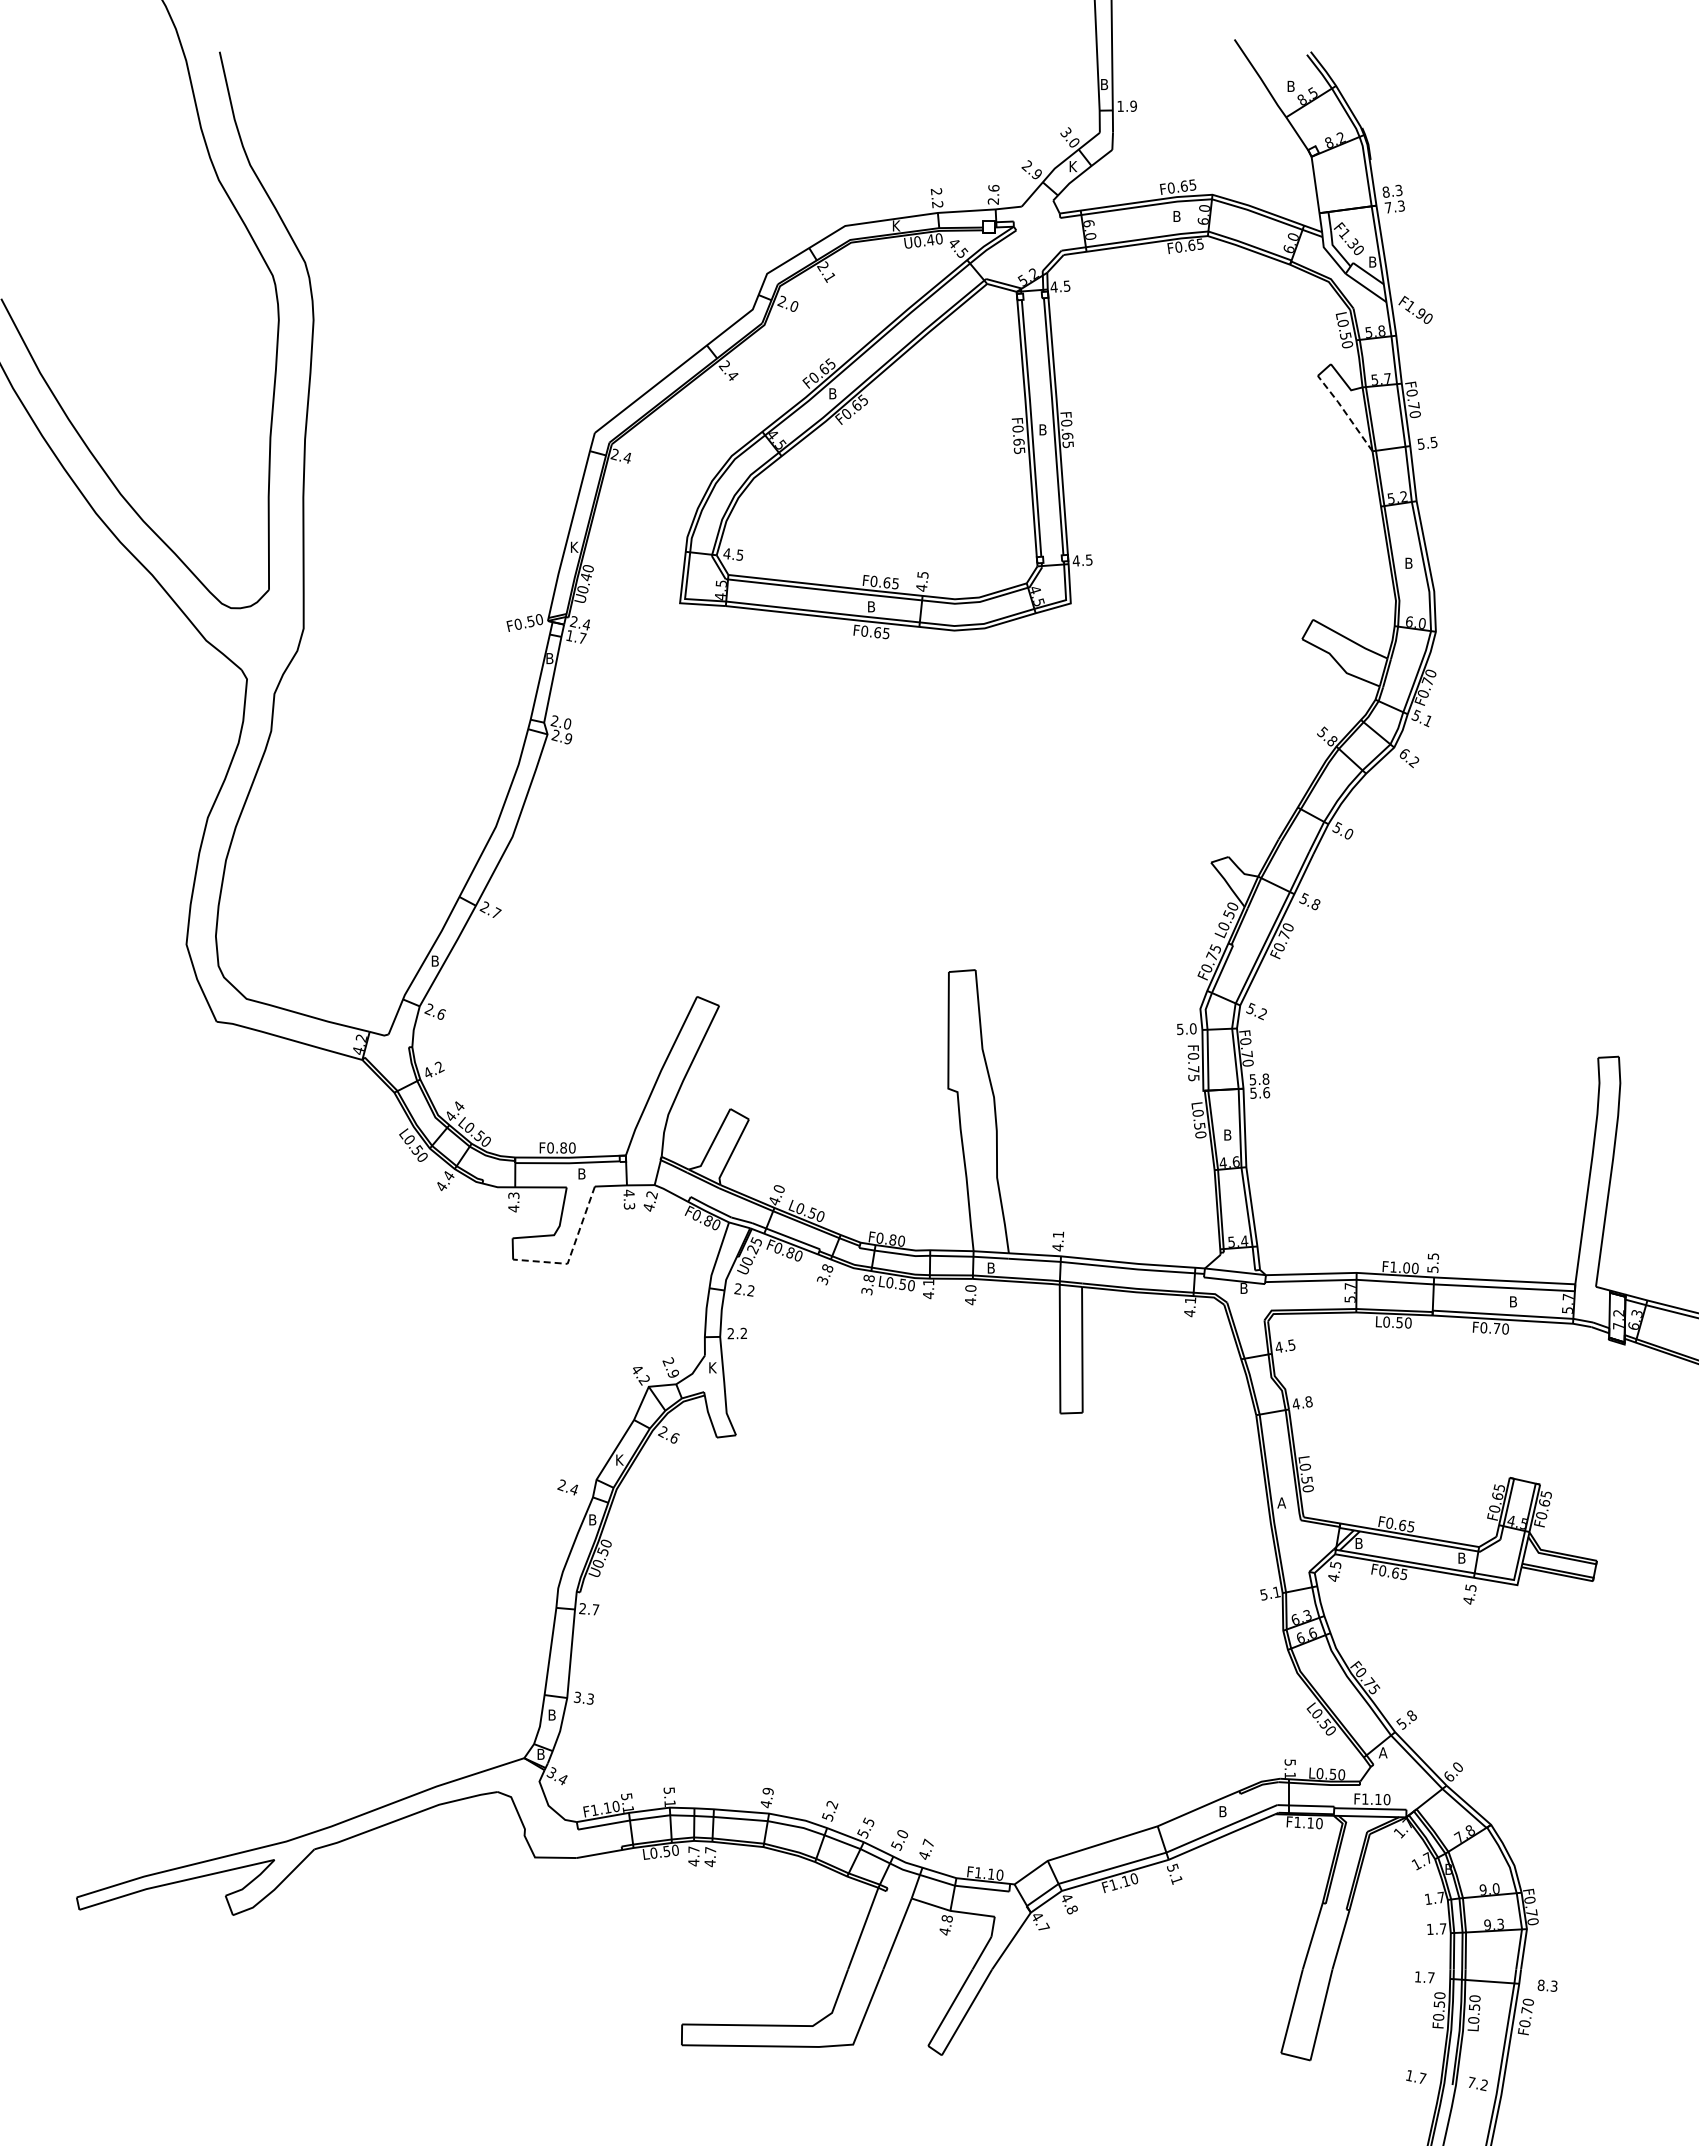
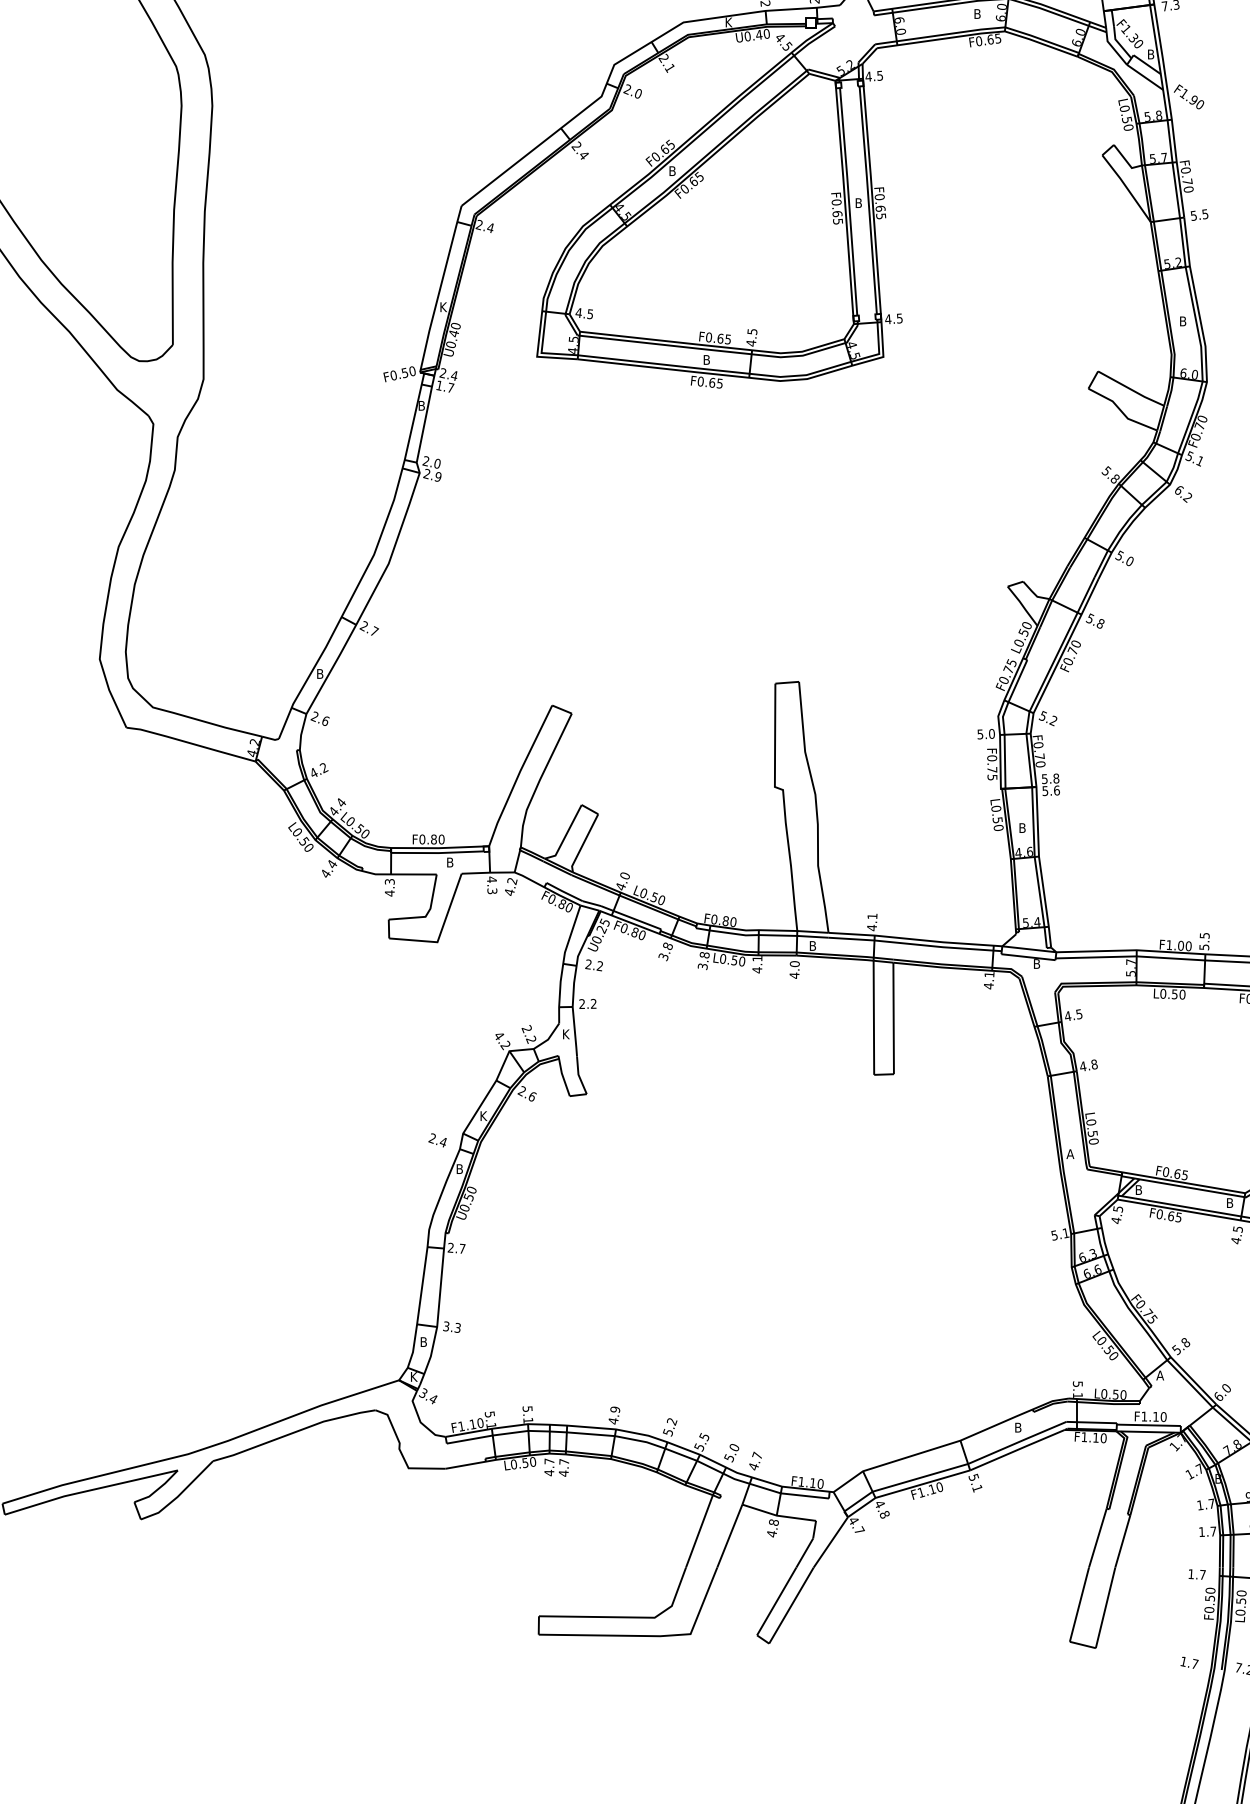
line: (1345, 412) -> (1126, 187), dashed -> solid
line: (571, 1251) -> (440, 931), dashed -> solid
text: (672, 1373) -> (530, 1039), 2.9 -> 2.2
text: (542, 1753) -> (415, 1376), B -> K

